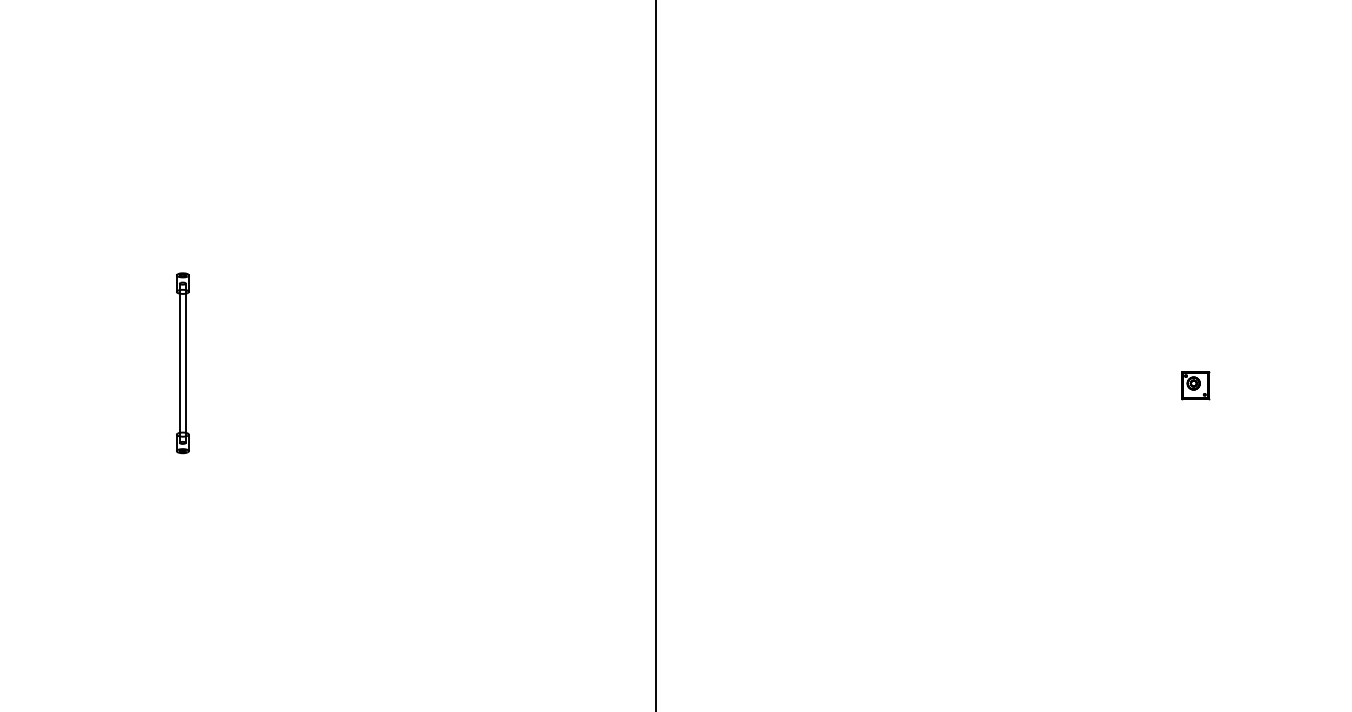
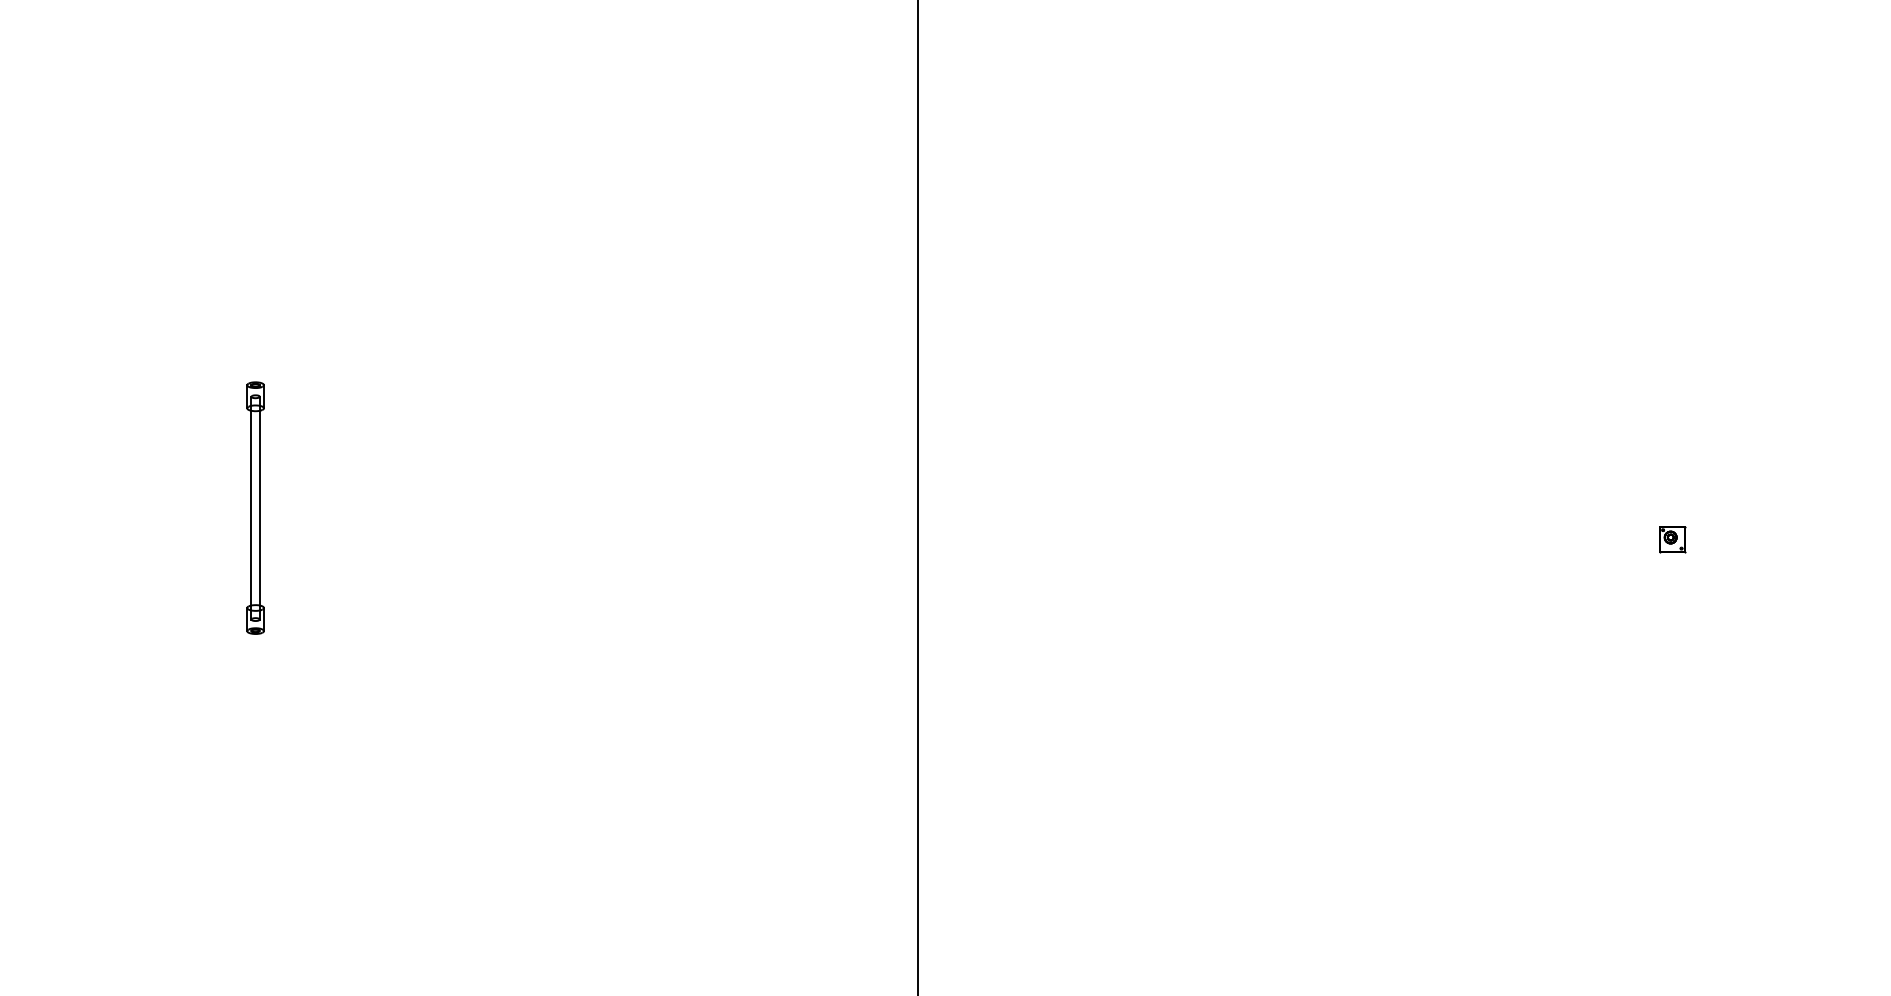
part: (1195, 385) -> (1672, 539), size x0.7

